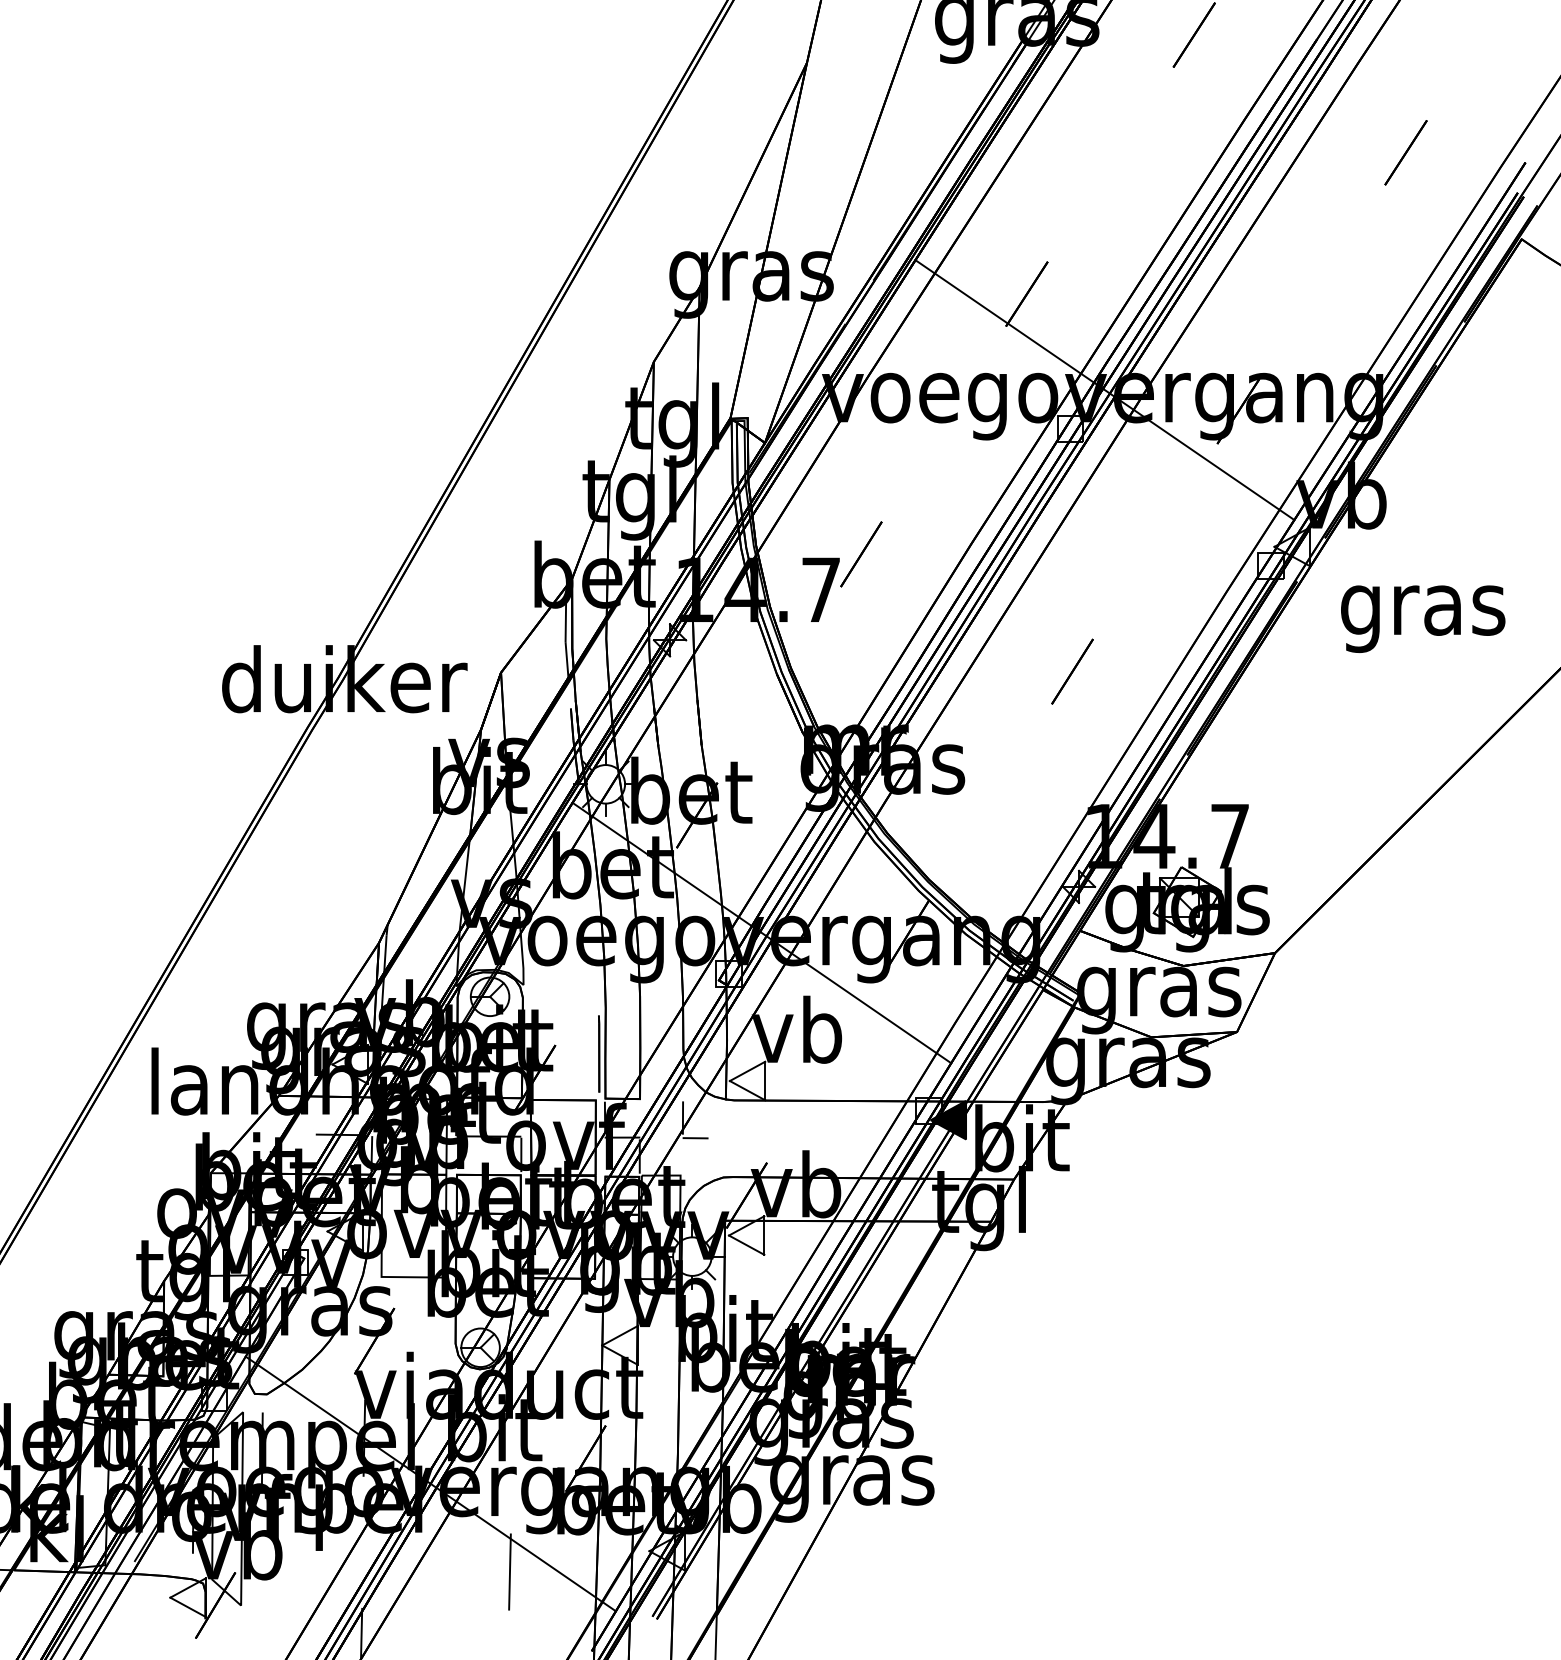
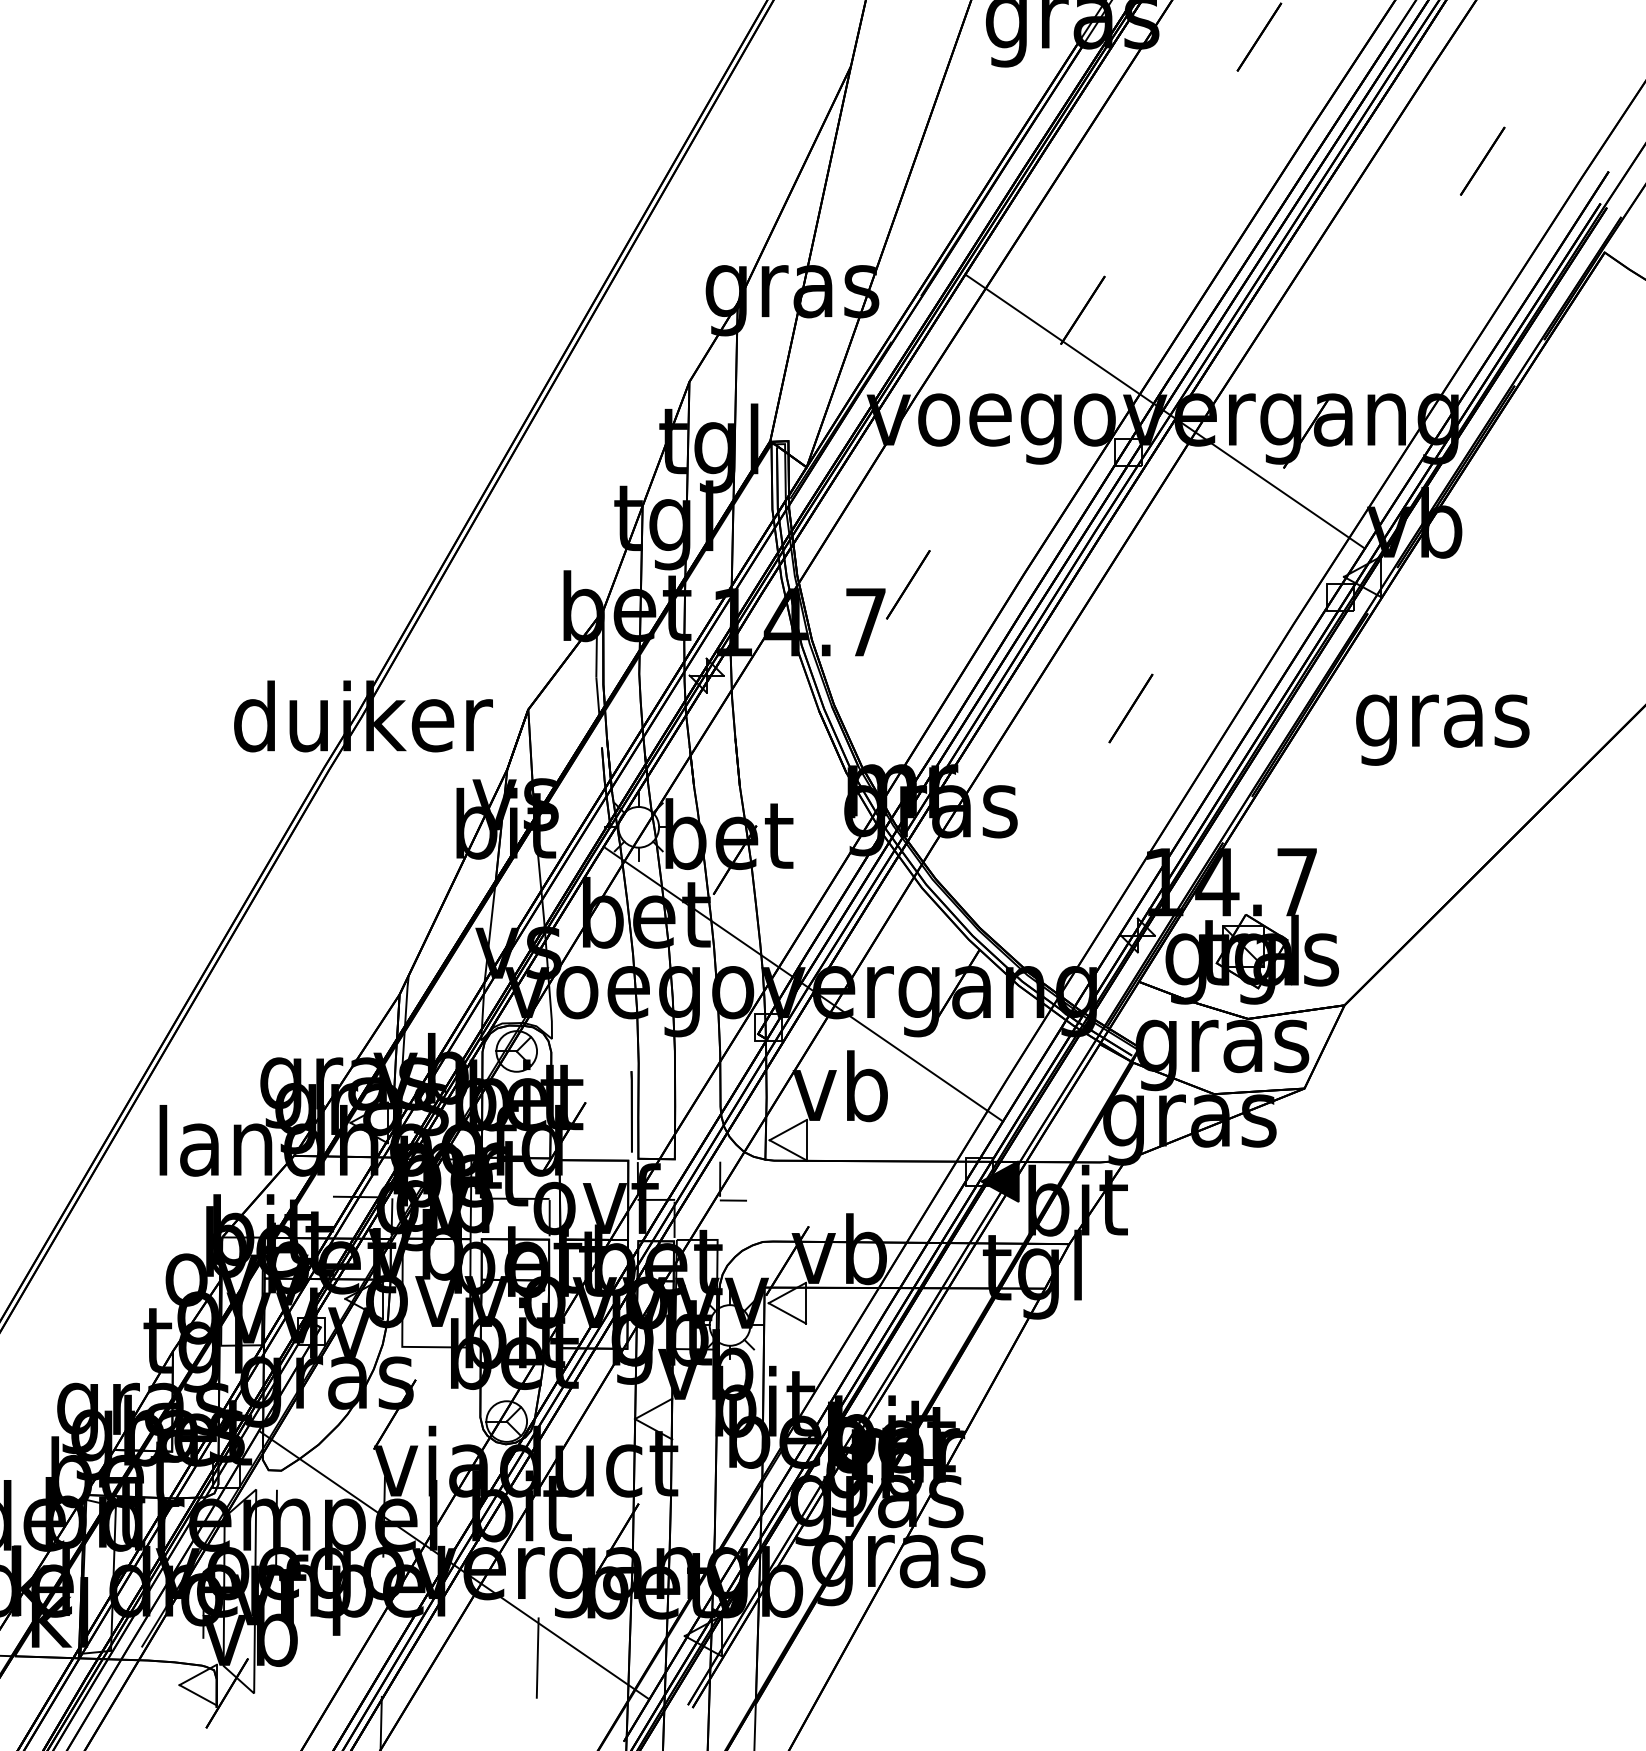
text: (1422, 618) -> (1442, 729), moved

